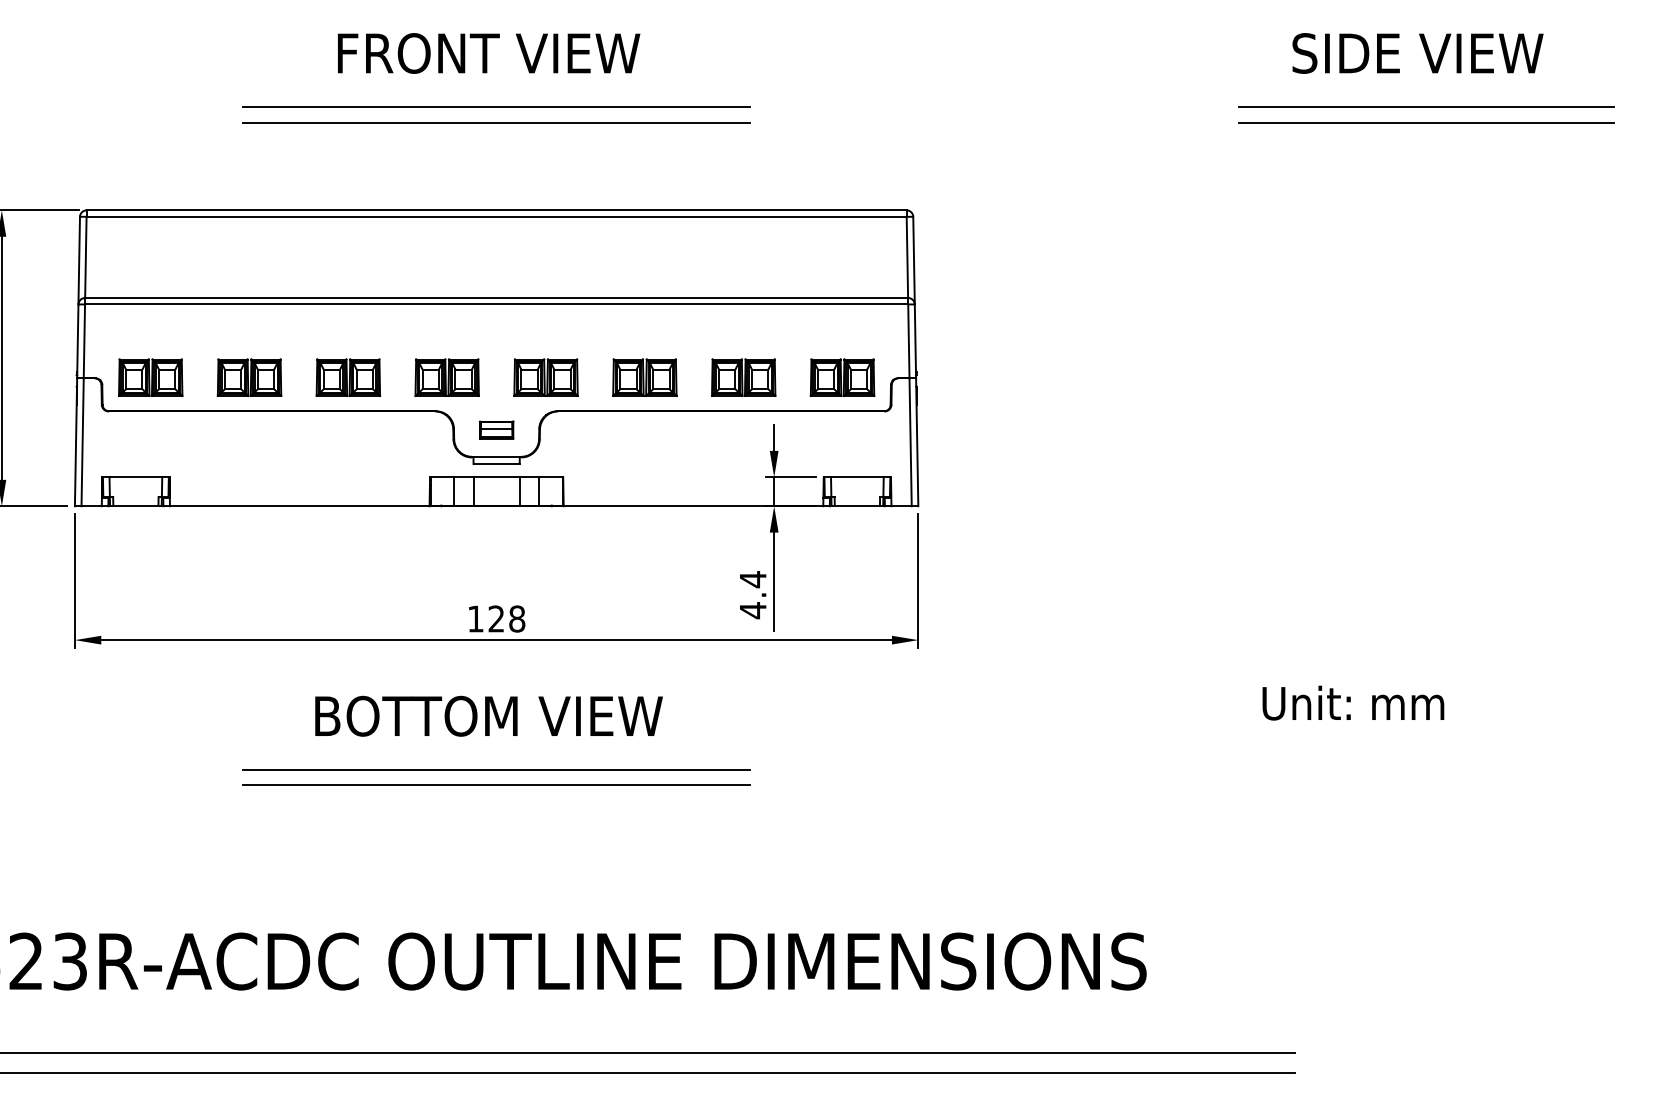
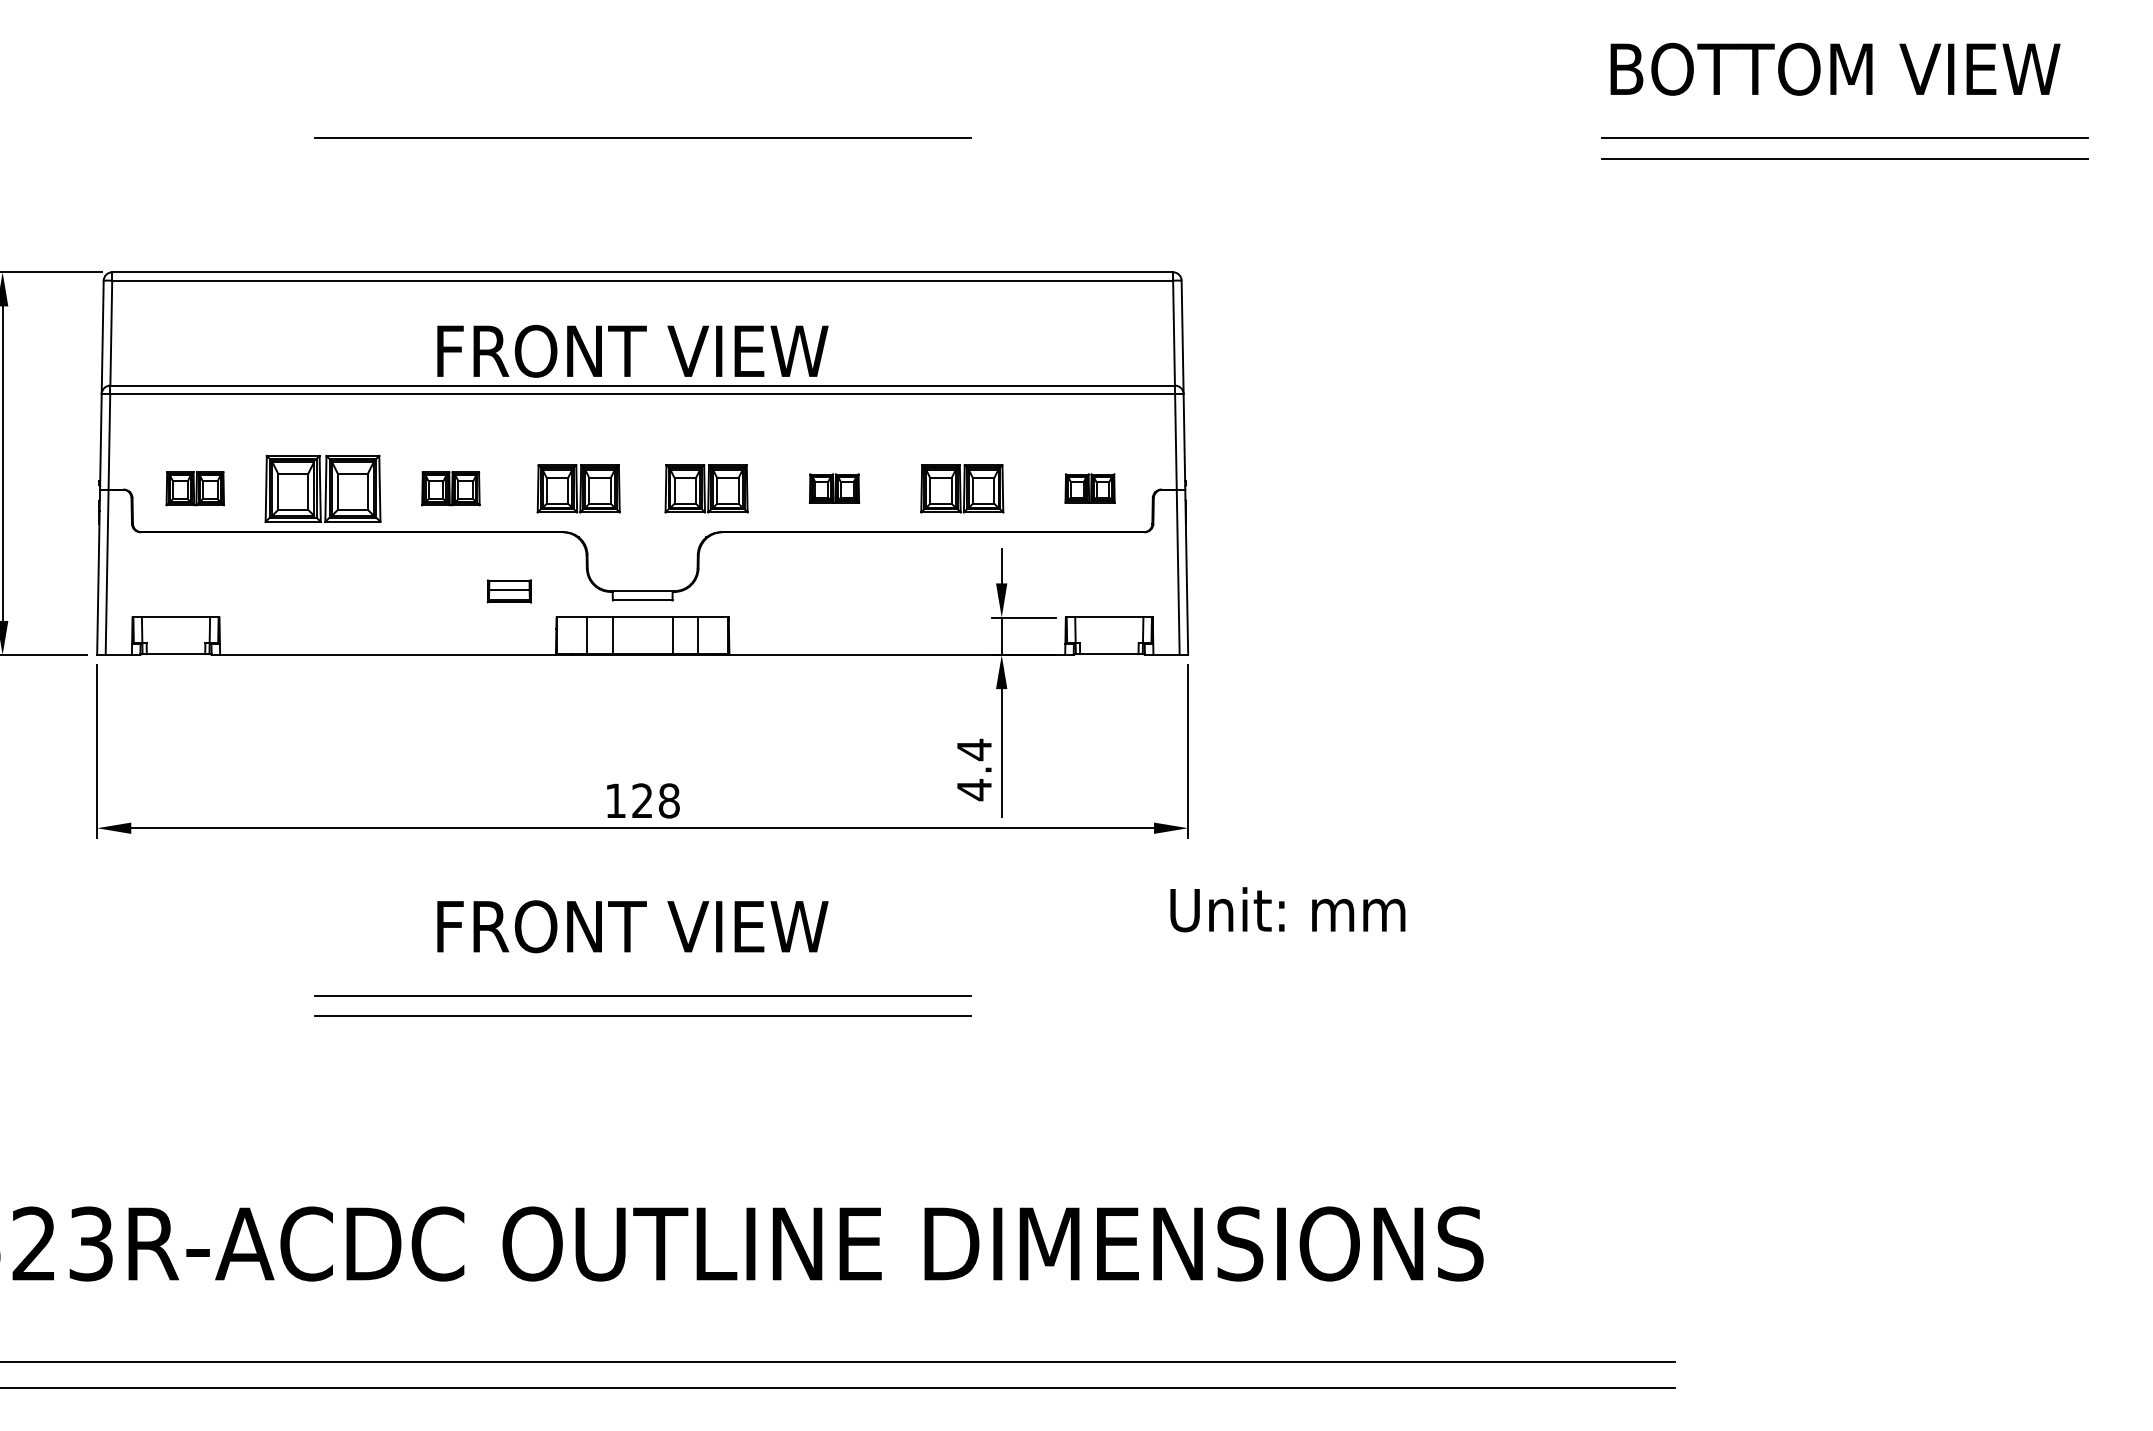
text: (489, 53) -> (633, 351), moved
text: (1418, 53) -> (1835, 69), SIDE VIEW -> BOTTOM VIEW
line: (496, 122) -> (642, 158), removed
part: (150, 377) -> (194, 488), size x0.7
part: (249, 377) -> (322, 488), size x1.4
part: (348, 377) -> (451, 488), size x0.7
part: (644, 377) -> (833, 488), size x0.6
part: (842, 377) -> (1090, 488), size x0.6
part: (496, 429) -> (509, 590), moved
text: (1353, 702) -> (1288, 908), moved
text: (488, 715) -> (632, 925), BOTTOM VIEW -> FRONT VIEW

